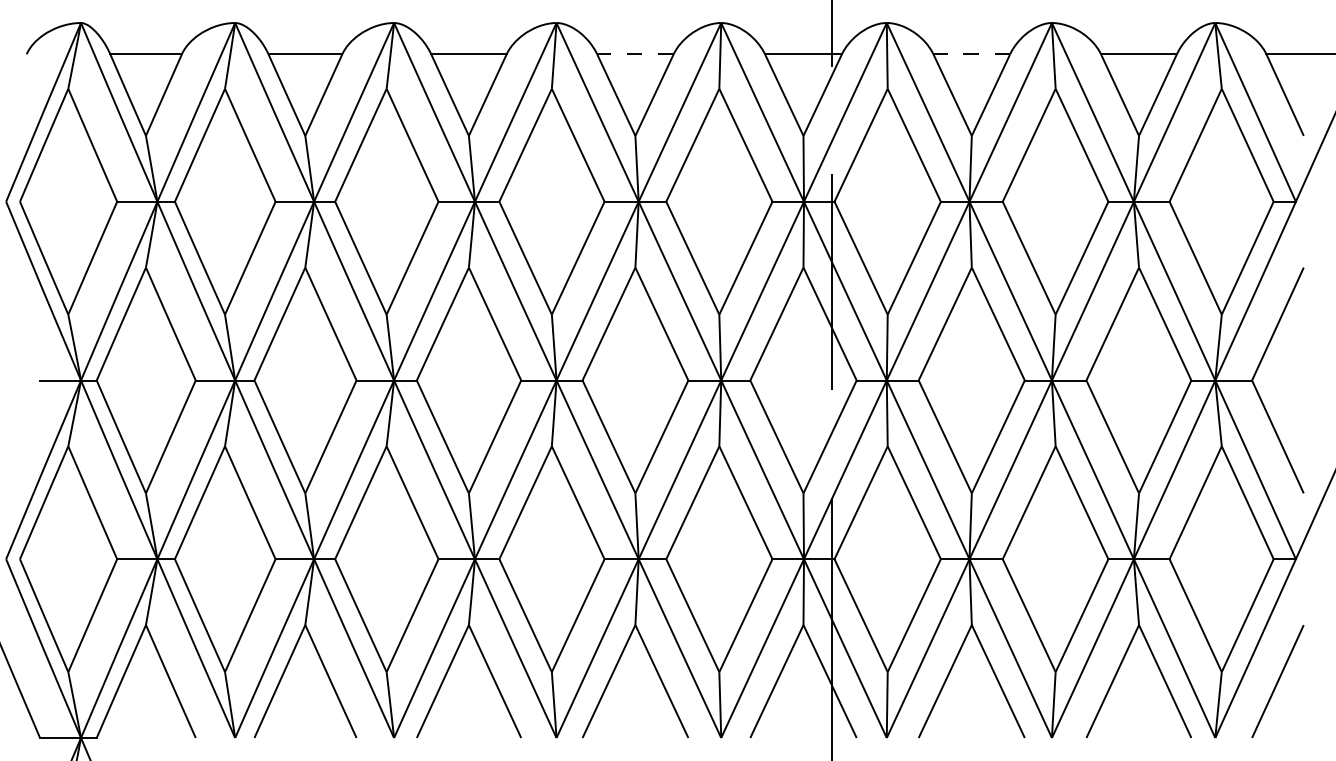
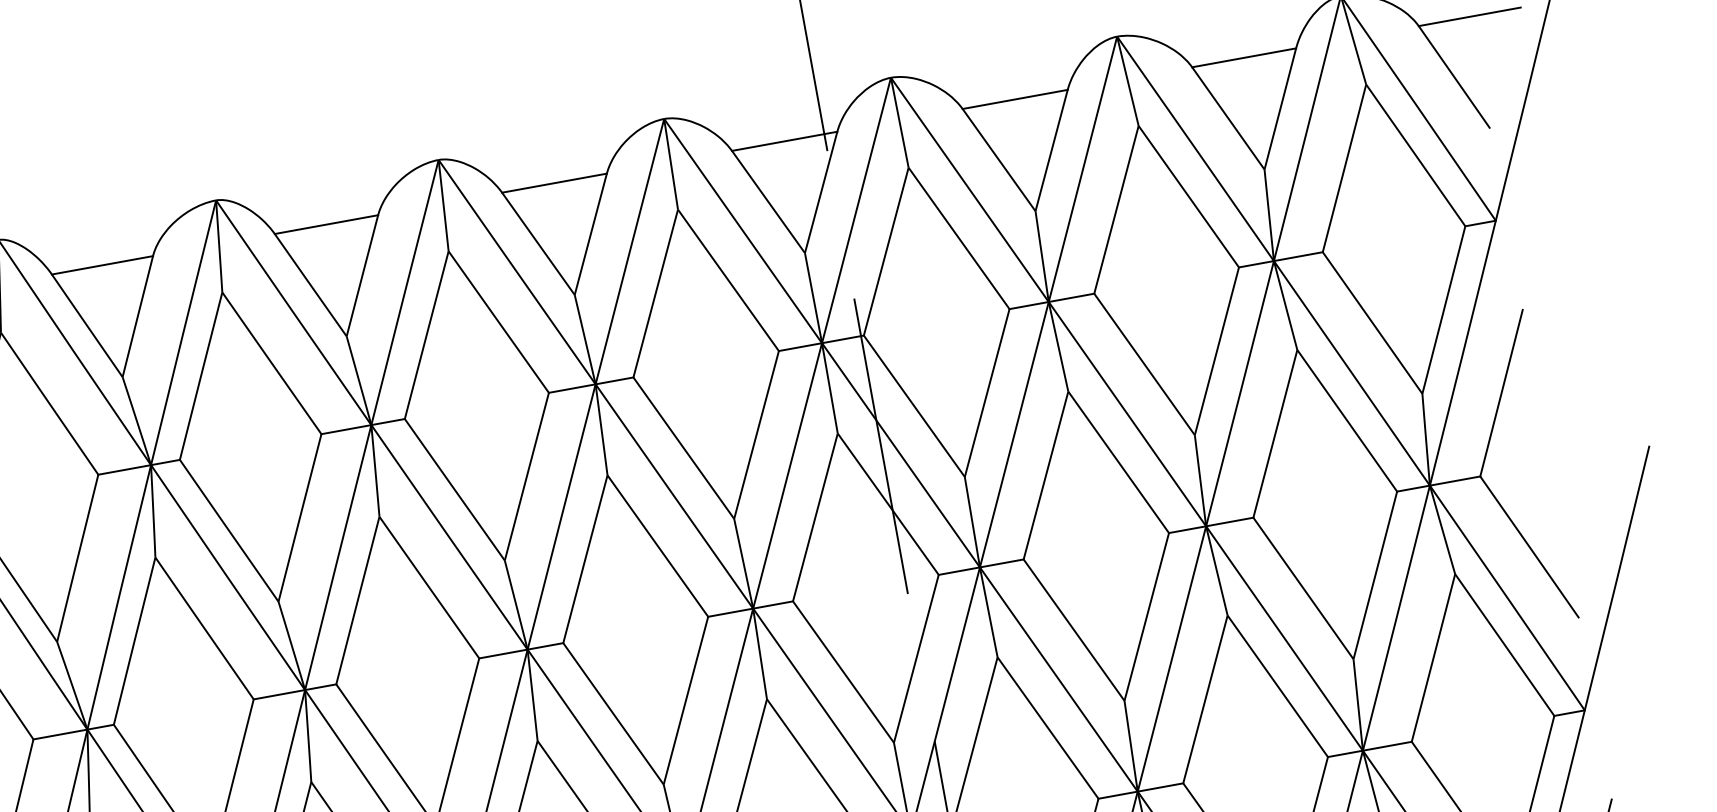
line: (634, 54) -> (553, 183), dashed -> solid
line: (971, 54) -> (1014, 99), dashed -> solid

